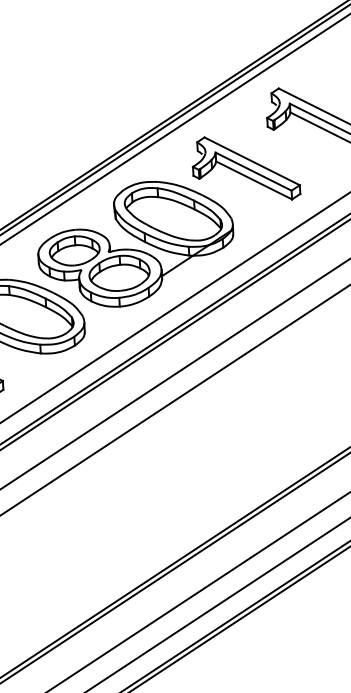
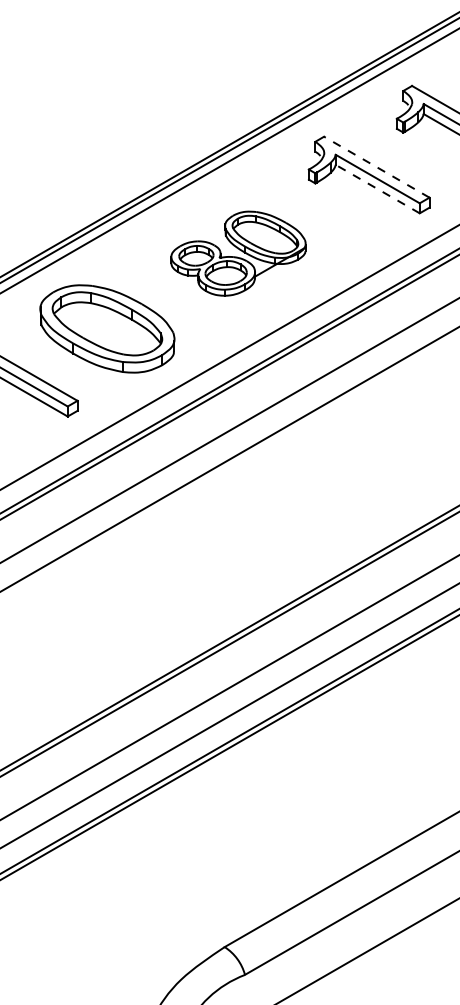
line: (251, 161) -> (376, 167), solid -> dashed
line: (253, 180) -> (377, 189), solid -> dashed
part: (135, 243) -> (238, 253), size x0.6

